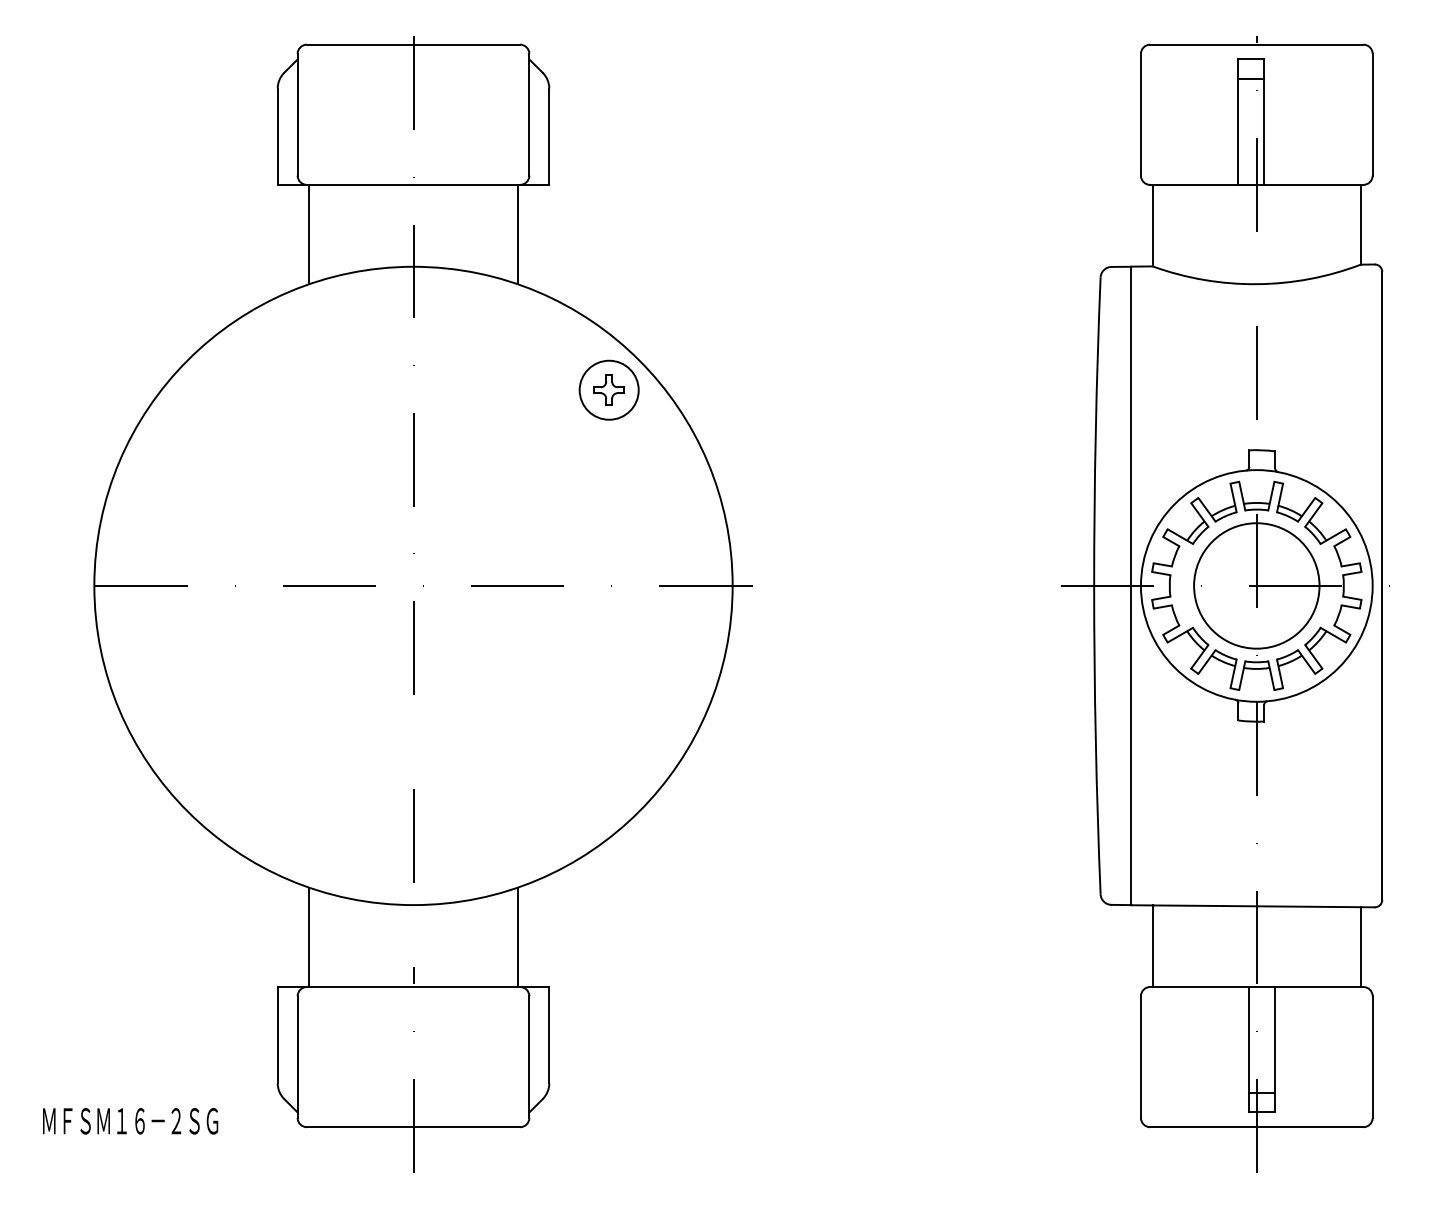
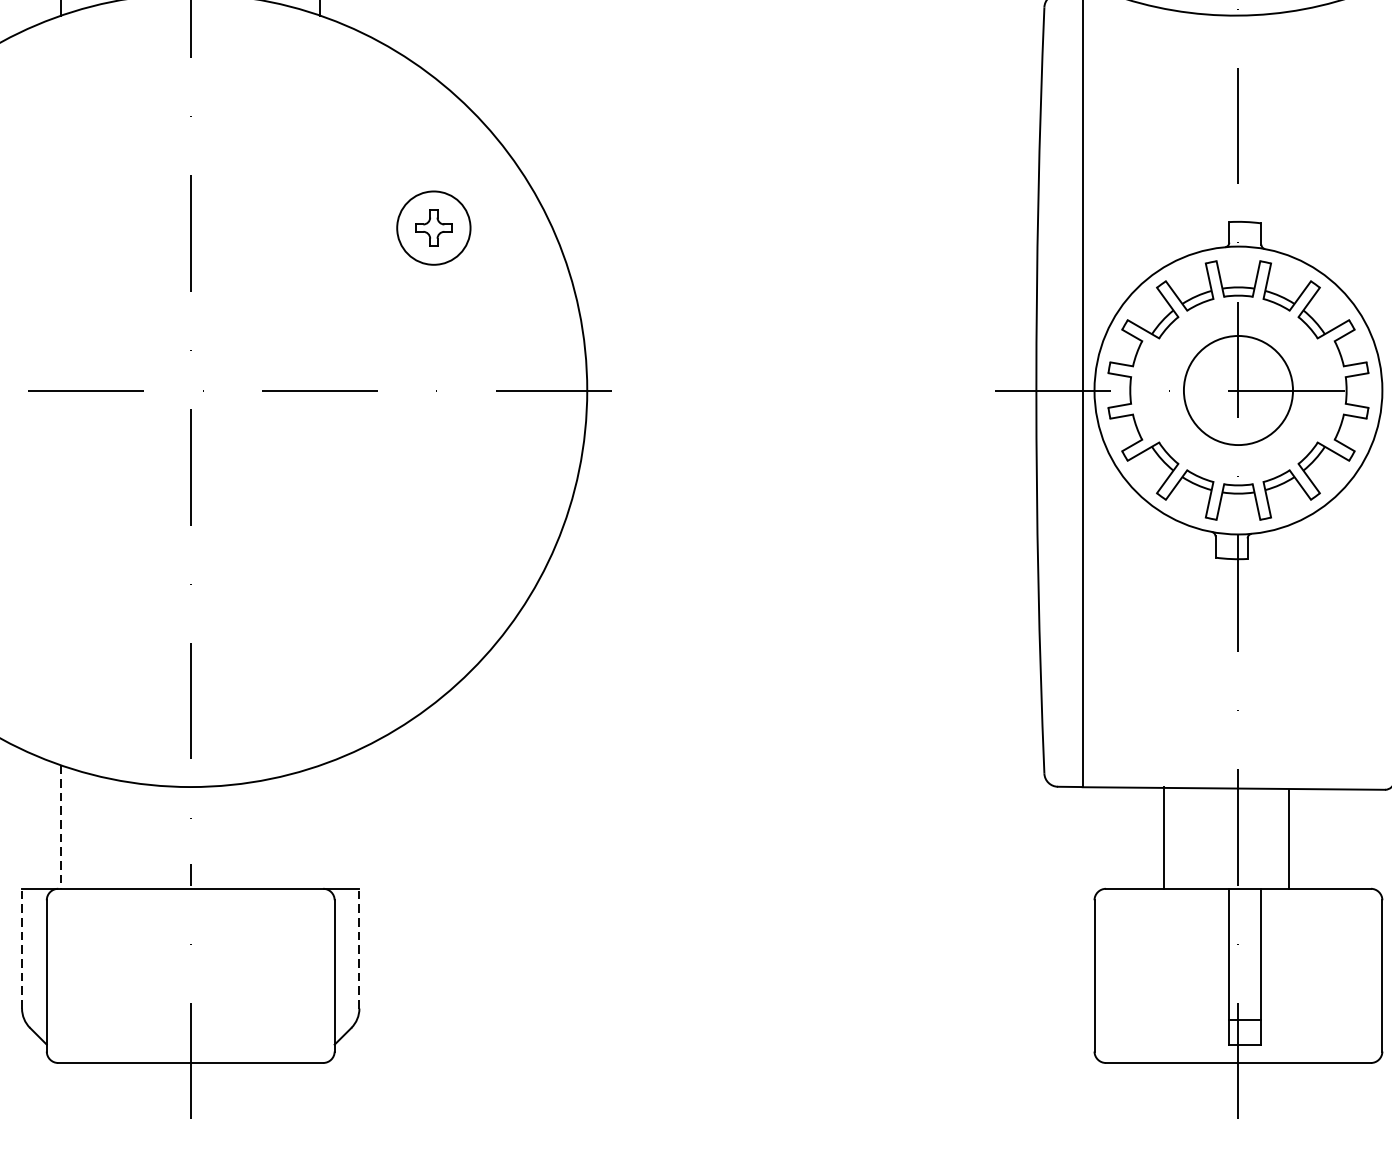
part: (608, 389) -> (432, 227), moved
circle: (1256, 585) -> (1238, 389), size x0.7
line: (309, 937) -> (61, 827), solid -> dashed
line: (517, 937) -> (319, 827), removed
line: (1152, 946) -> (1163, 838), moved
line: (1360, 947) -> (1289, 839), moved
line: (277, 1034) -> (21, 947), solid -> dashed
line: (549, 1034) -> (359, 947), solid -> dashed

